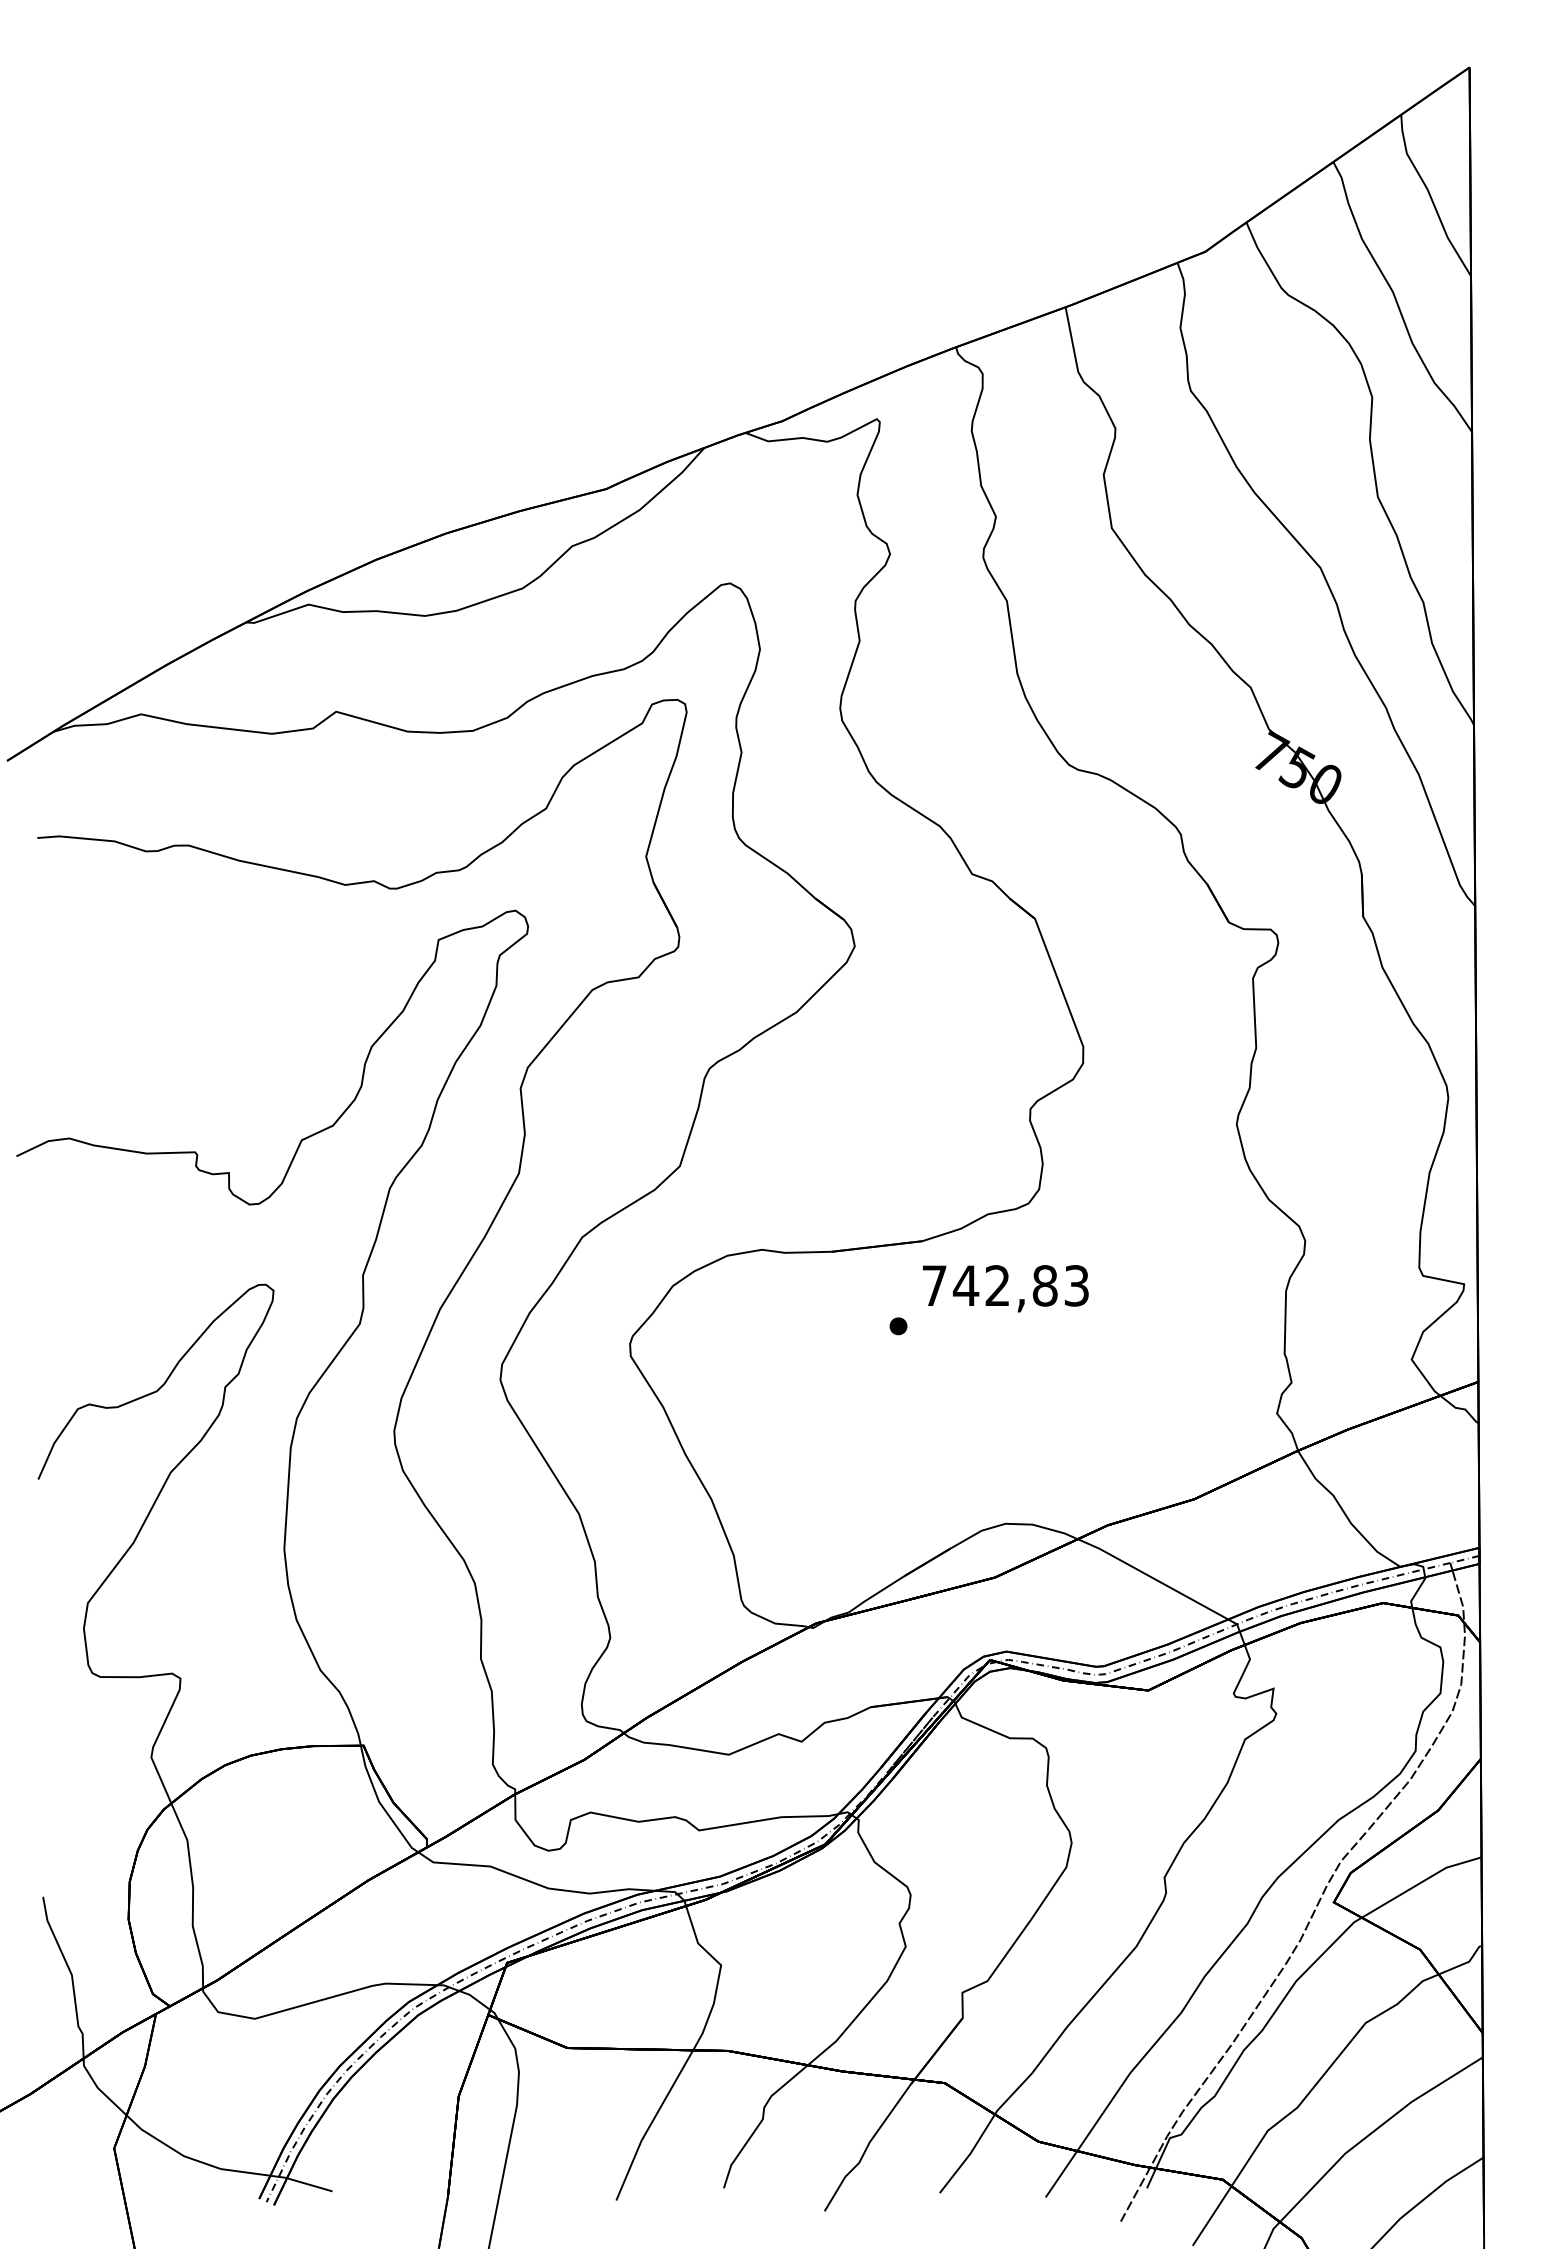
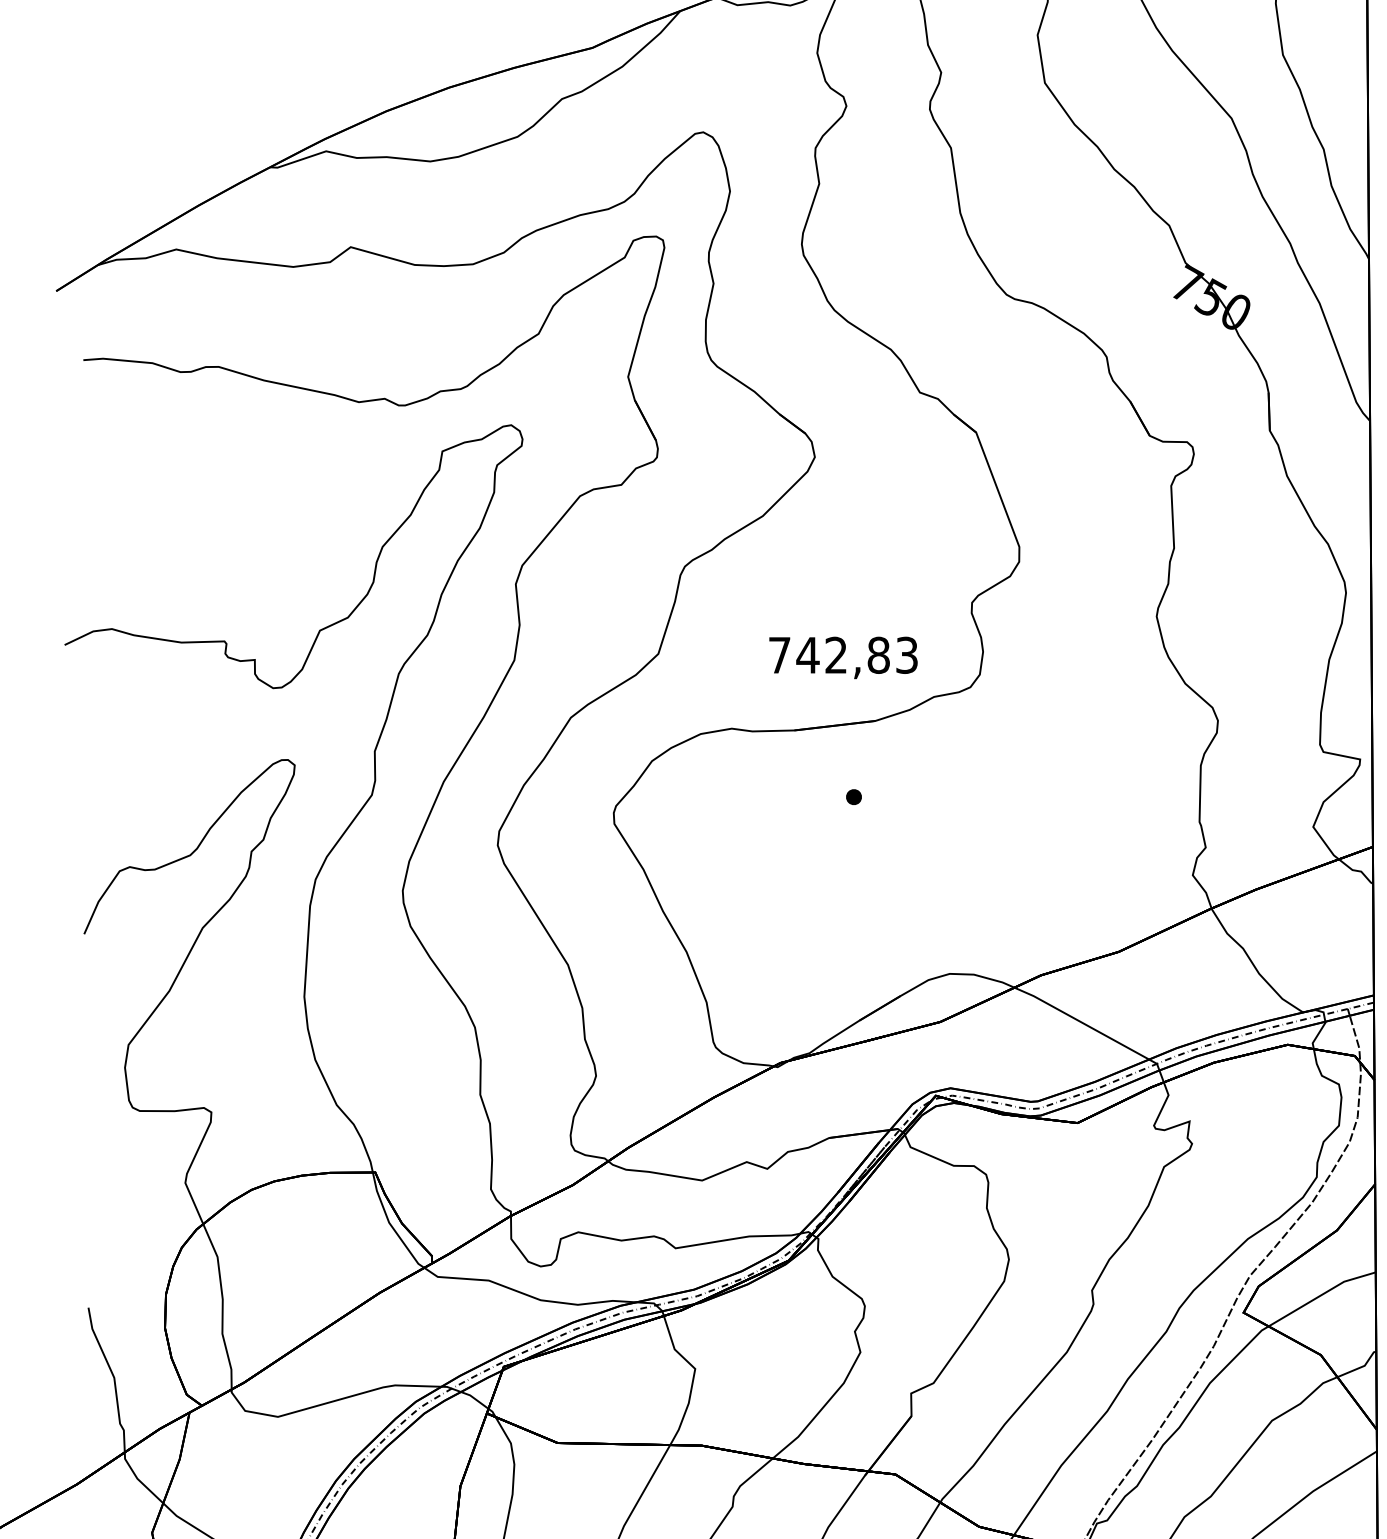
text: (1005, 1288) -> (843, 657), moved

